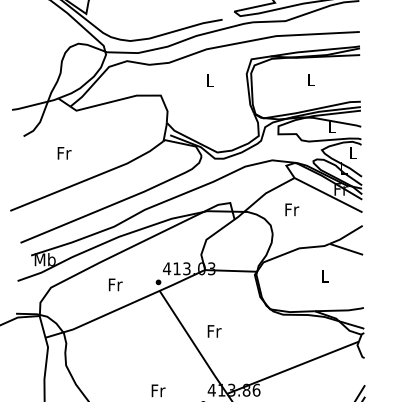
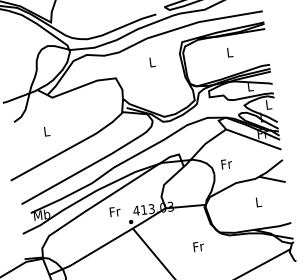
text: (64, 153) -> (47, 131), Fr -> L
text: (292, 209) -> (227, 163), moved
text: (115, 284) -> (115, 211), moved
text: (214, 331) -> (198, 246), moved

